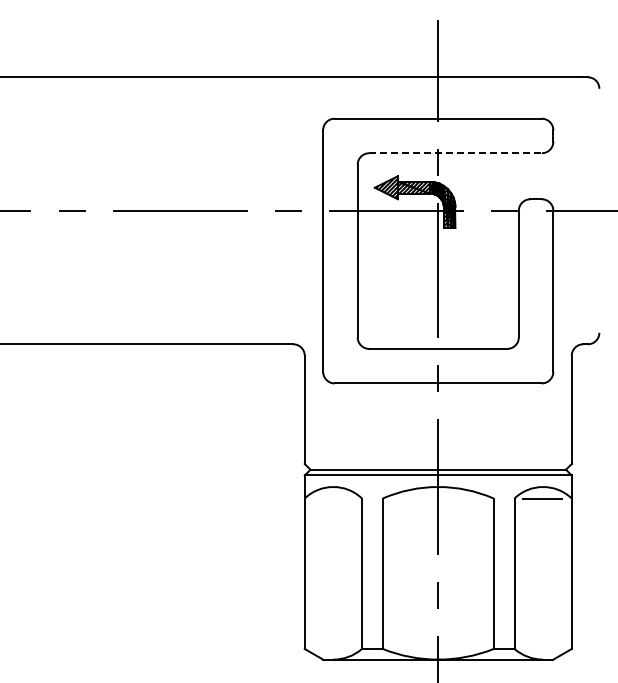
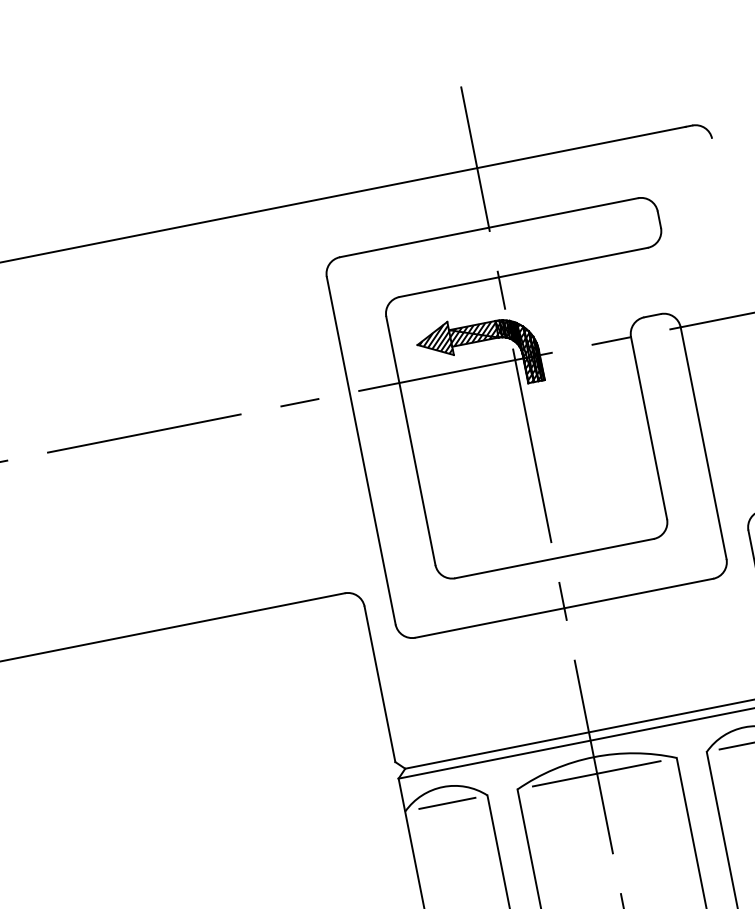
line: (456, 153) -> (525, 272), dashed -> solid
line: (333, 498) -> (446, 803), added
line: (437, 498) -> (596, 773), added

